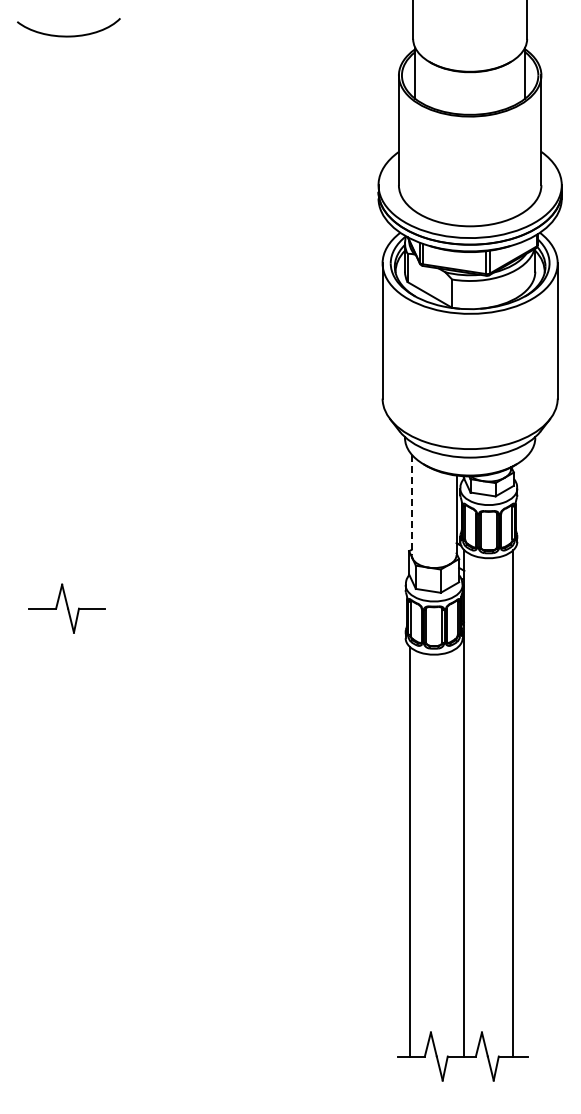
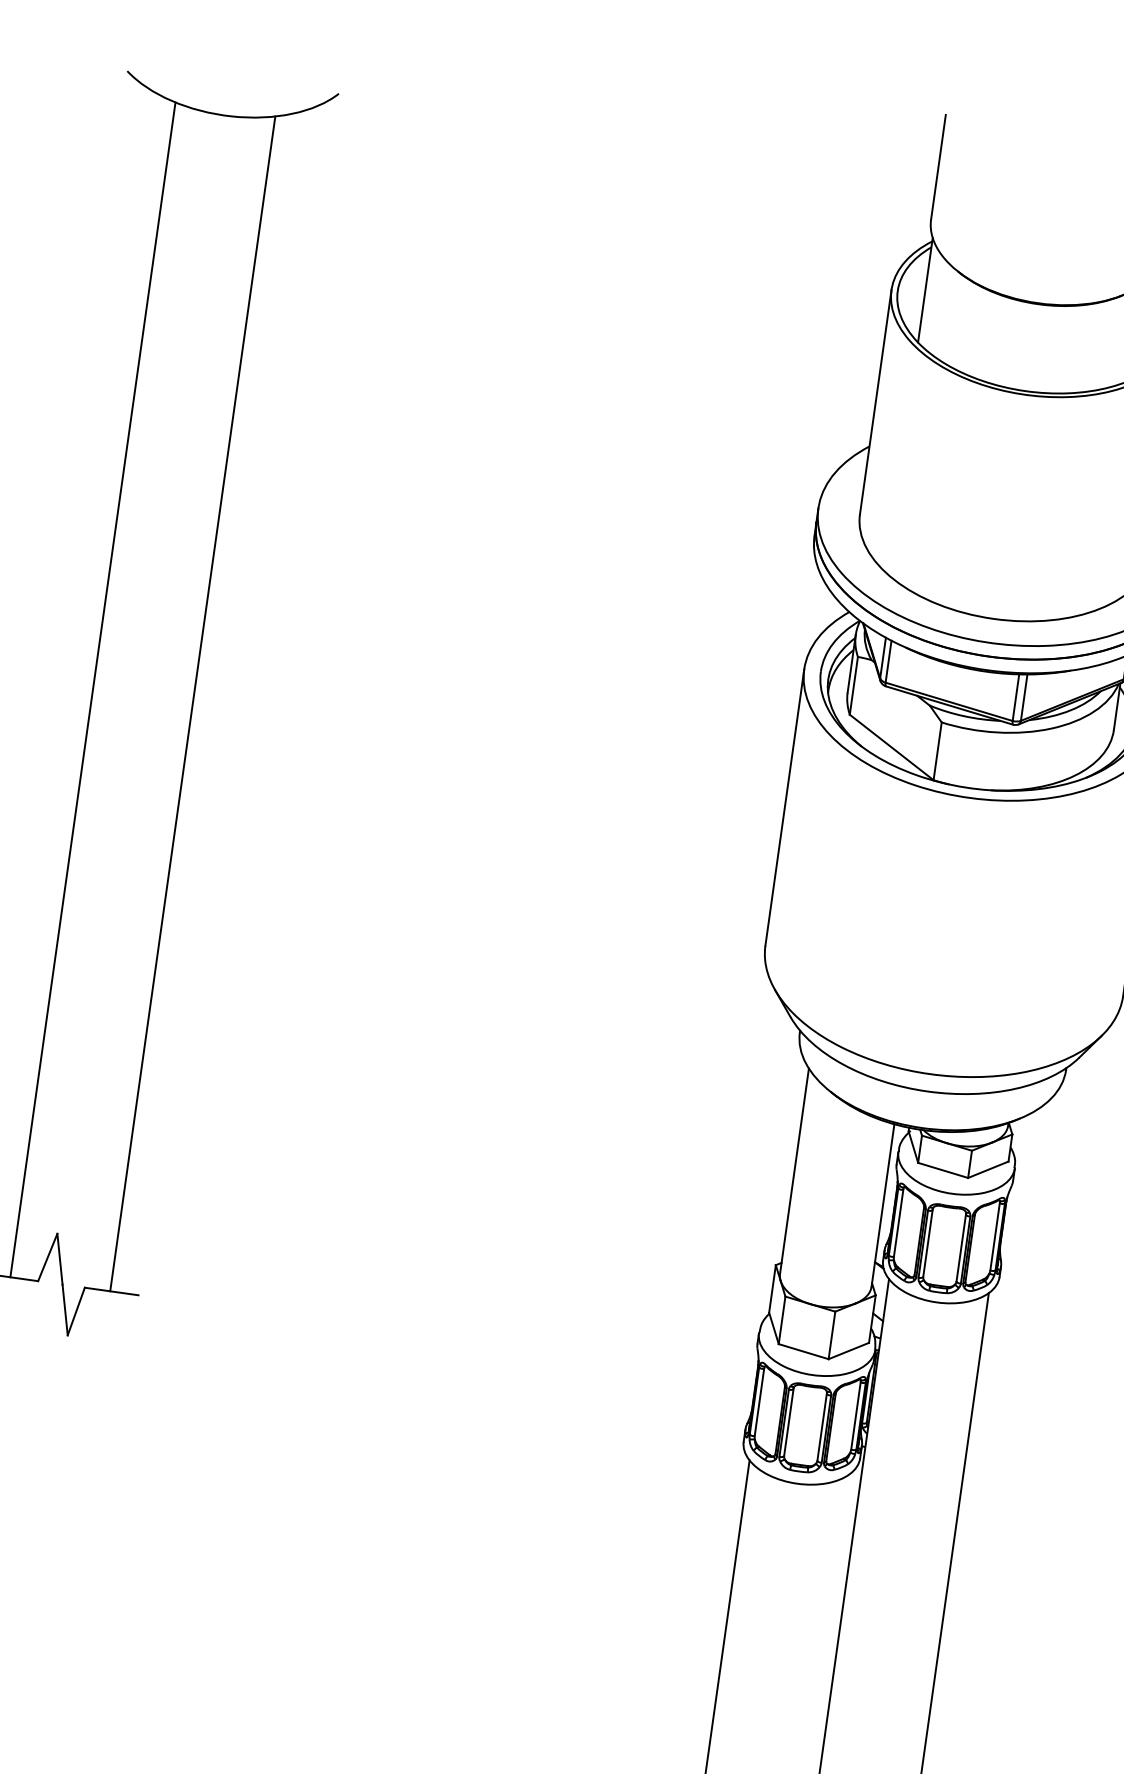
line: (42, 320) -> (93, 688), added
line: (91, 320) -> (193, 702), added
line: (411, 505) -> (793, 1172), dashed -> solid

